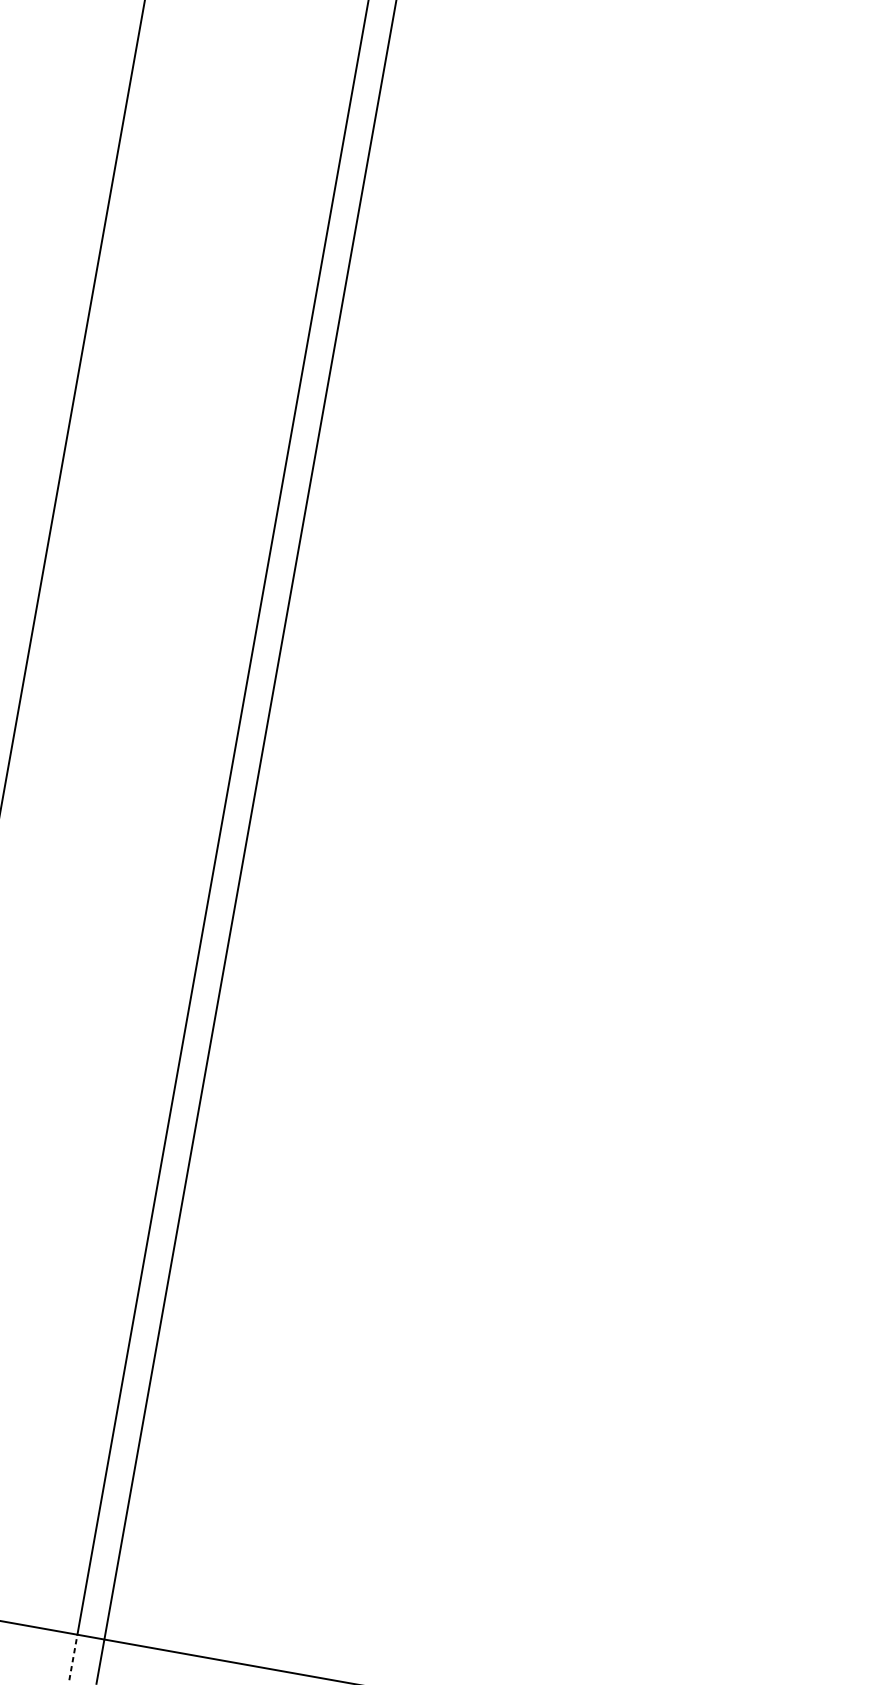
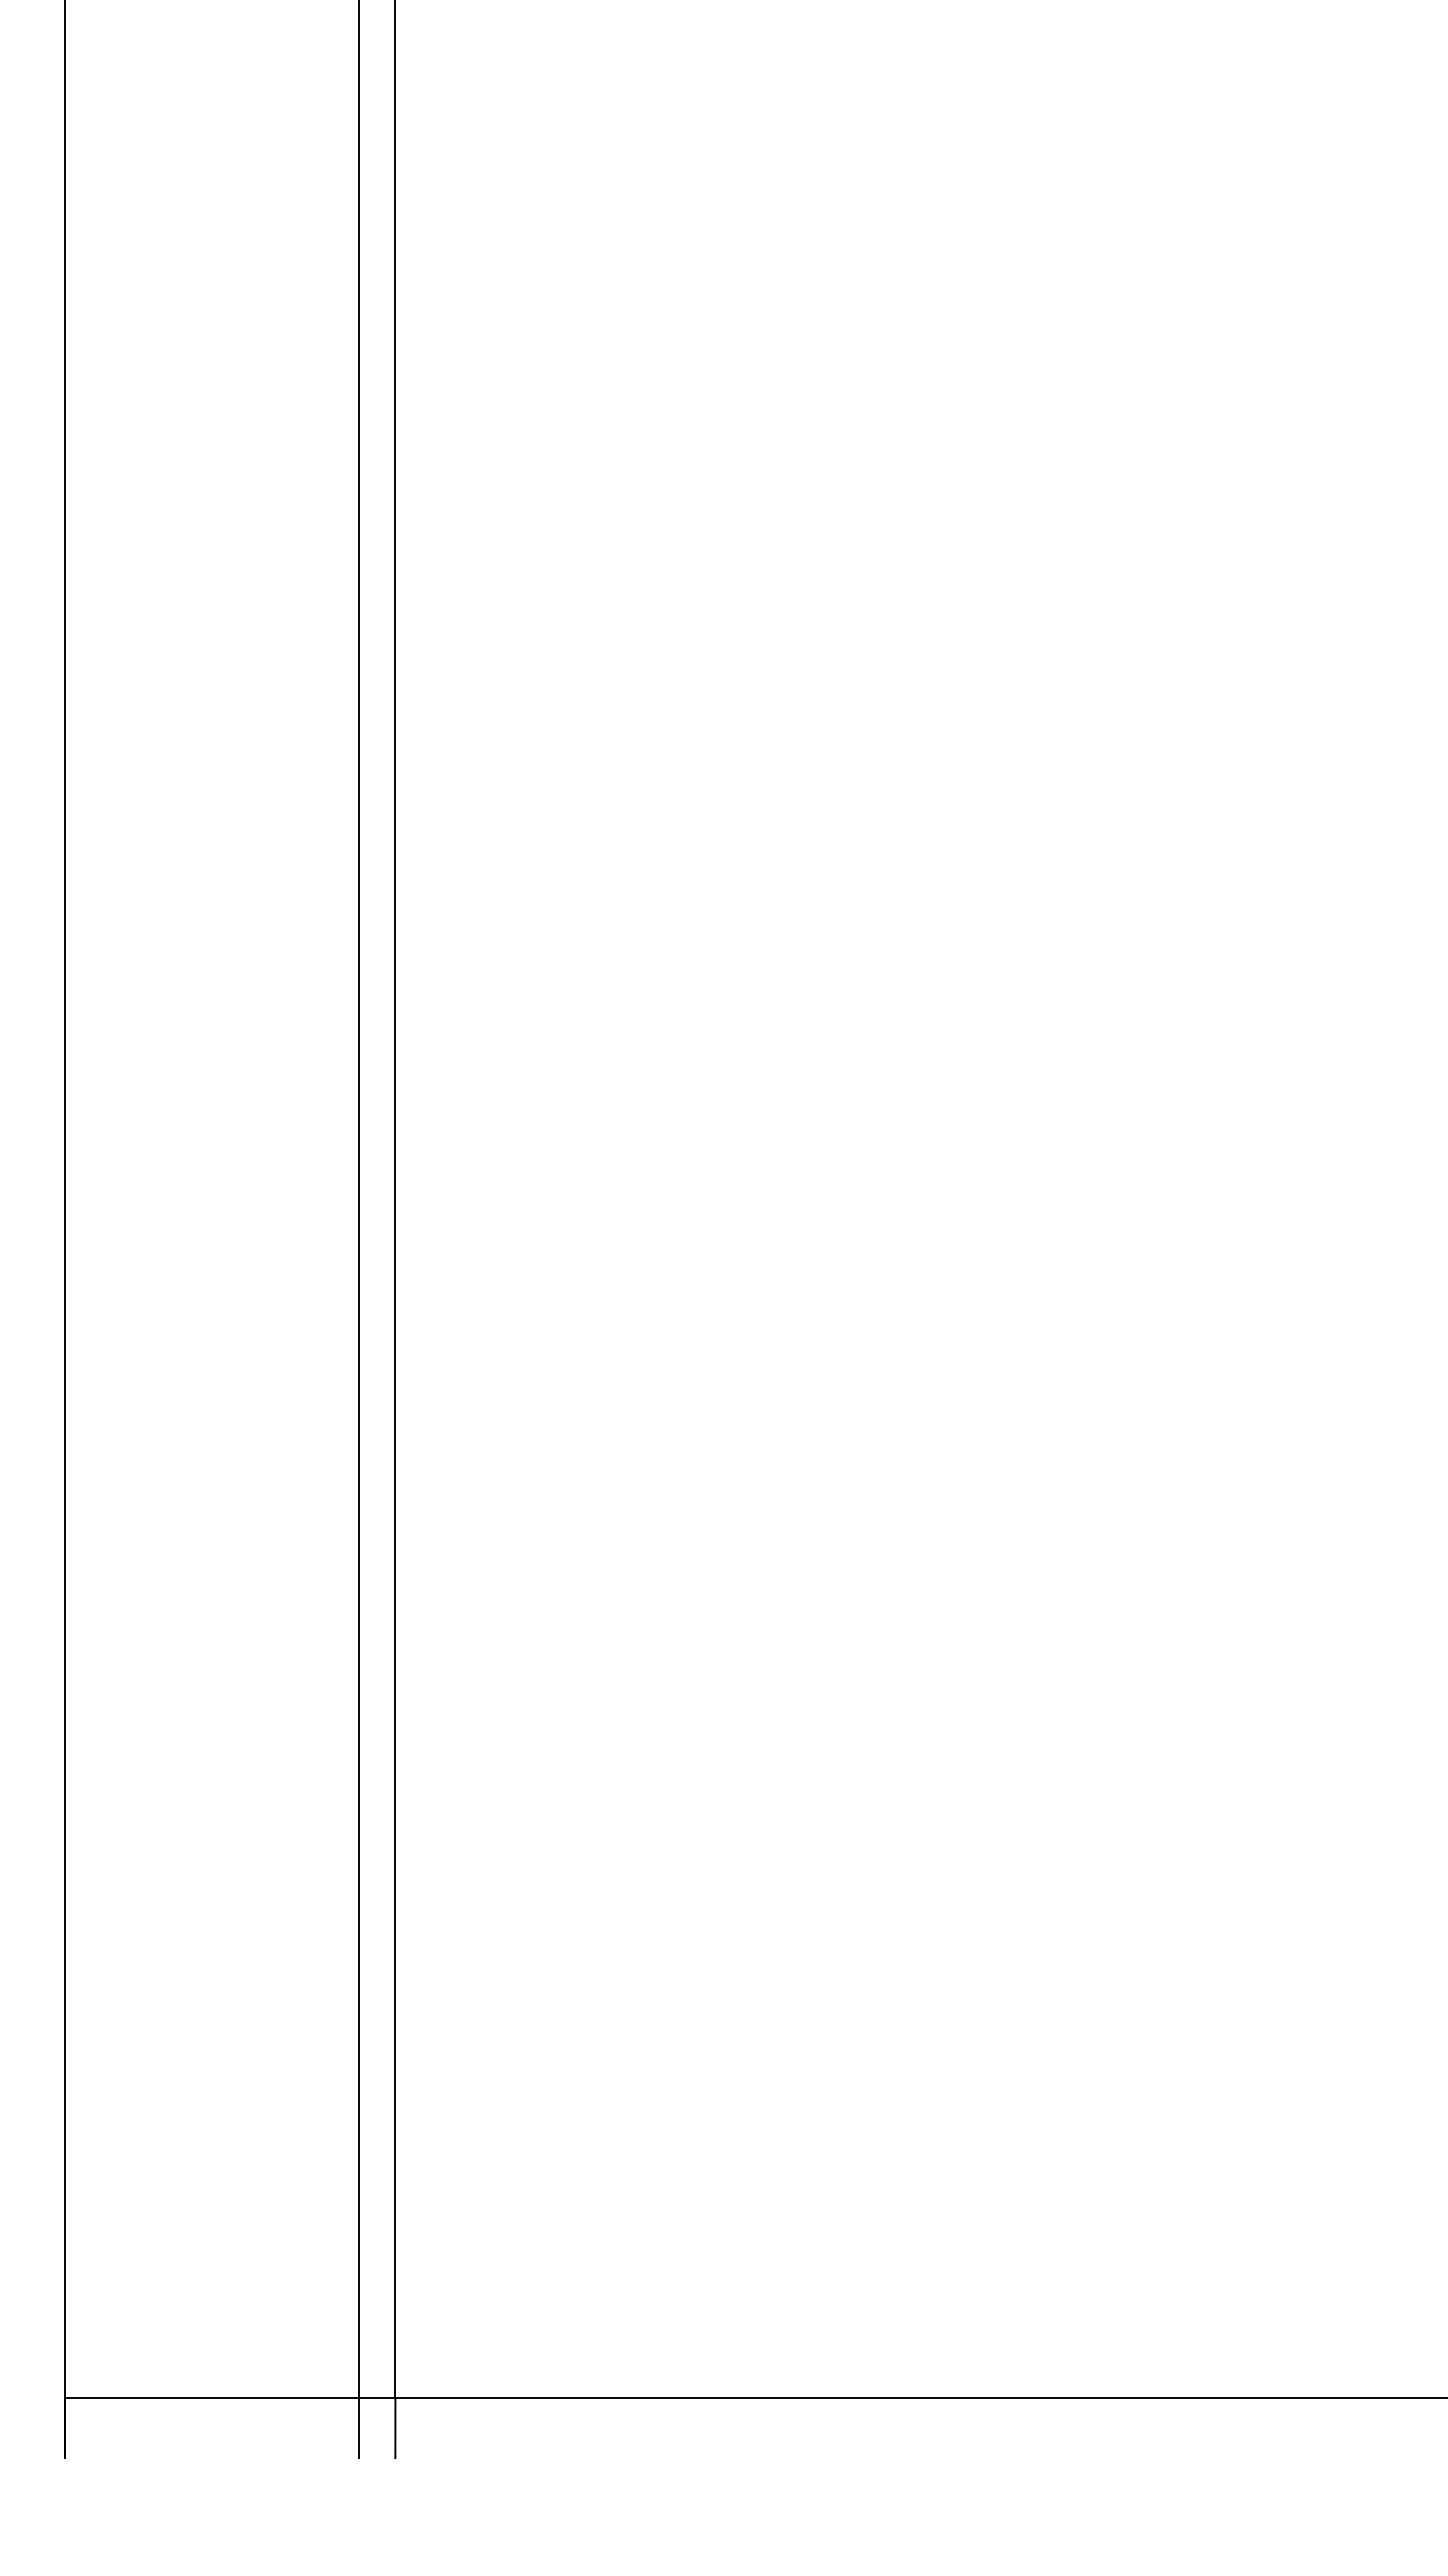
line: (73, 1657) -> (358, 2428), dashed -> solid

